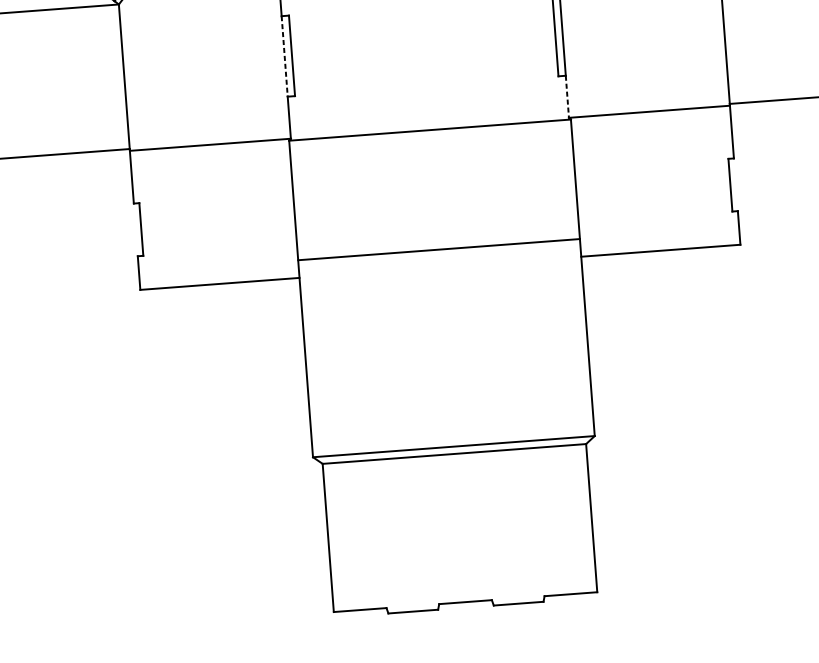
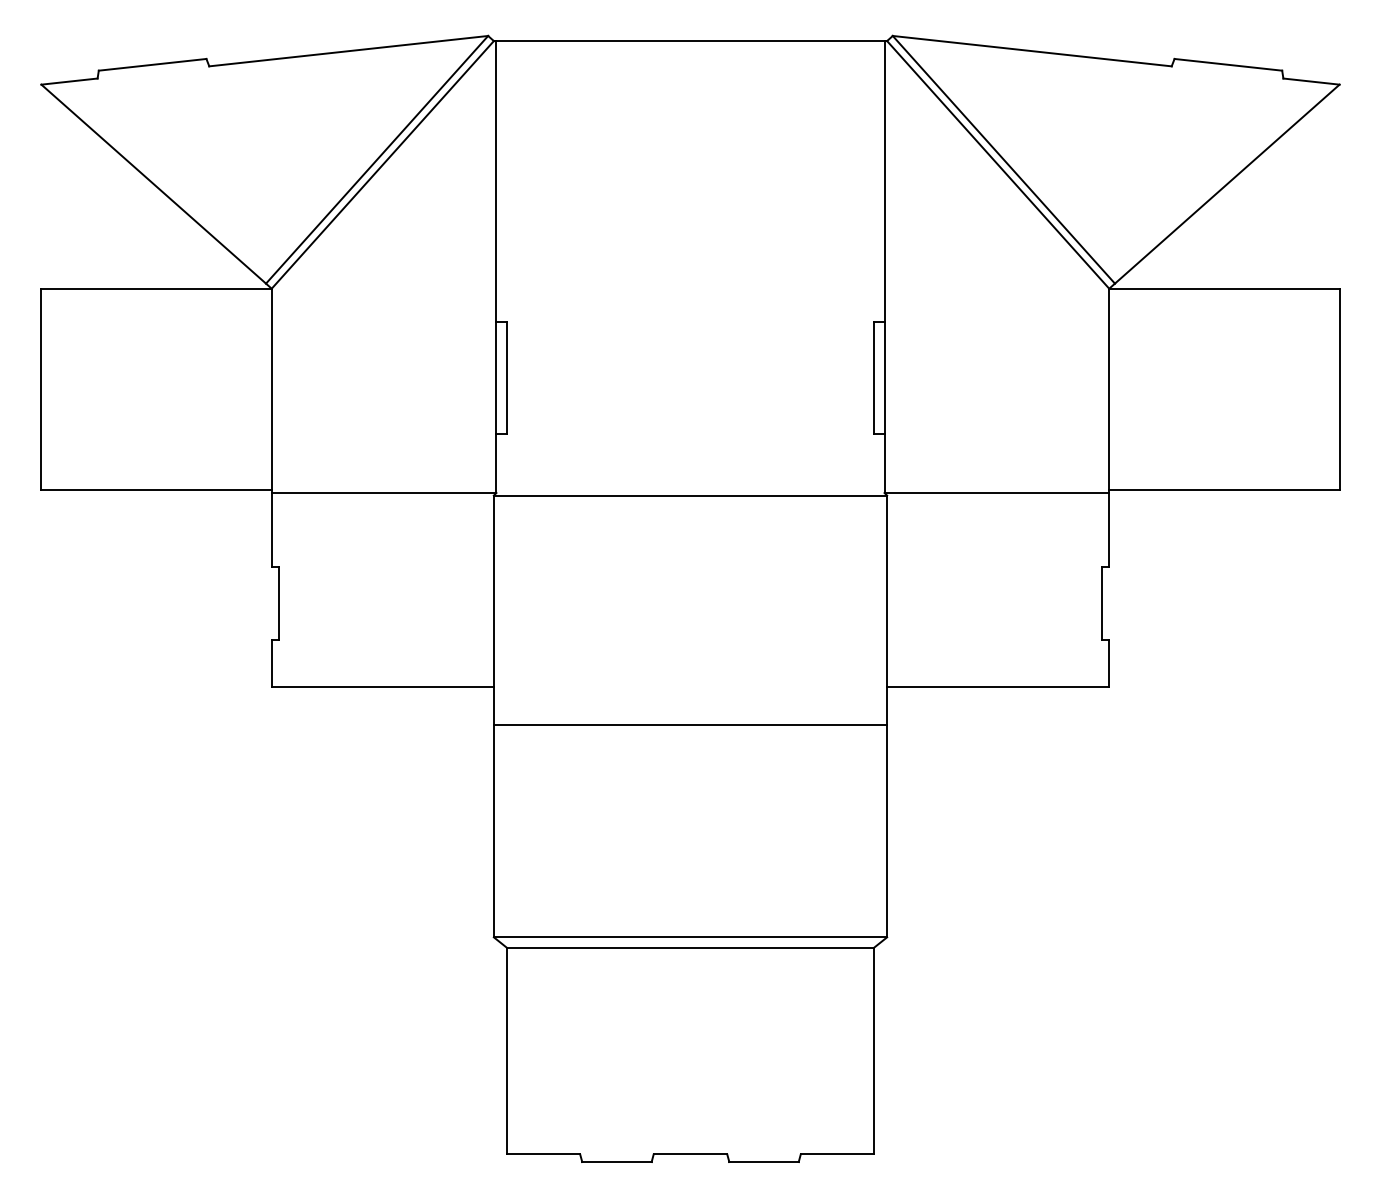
line: (284, 56) -> (496, 378), dashed -> solid
line: (567, 97) -> (884, 464), dashed -> solid
line: (439, 249) -> (690, 725), moved

